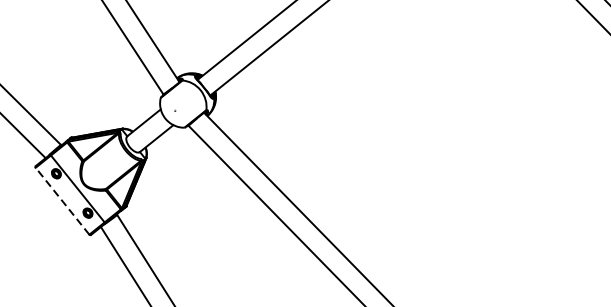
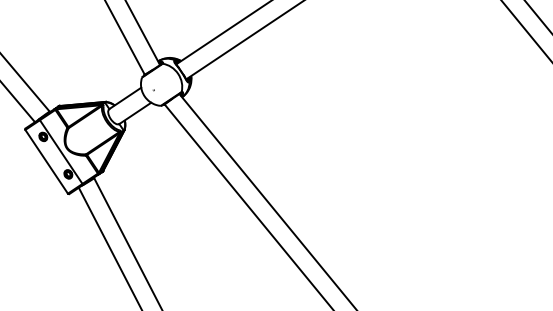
line: (62, 200) -> (46, 161), dashed -> solid

